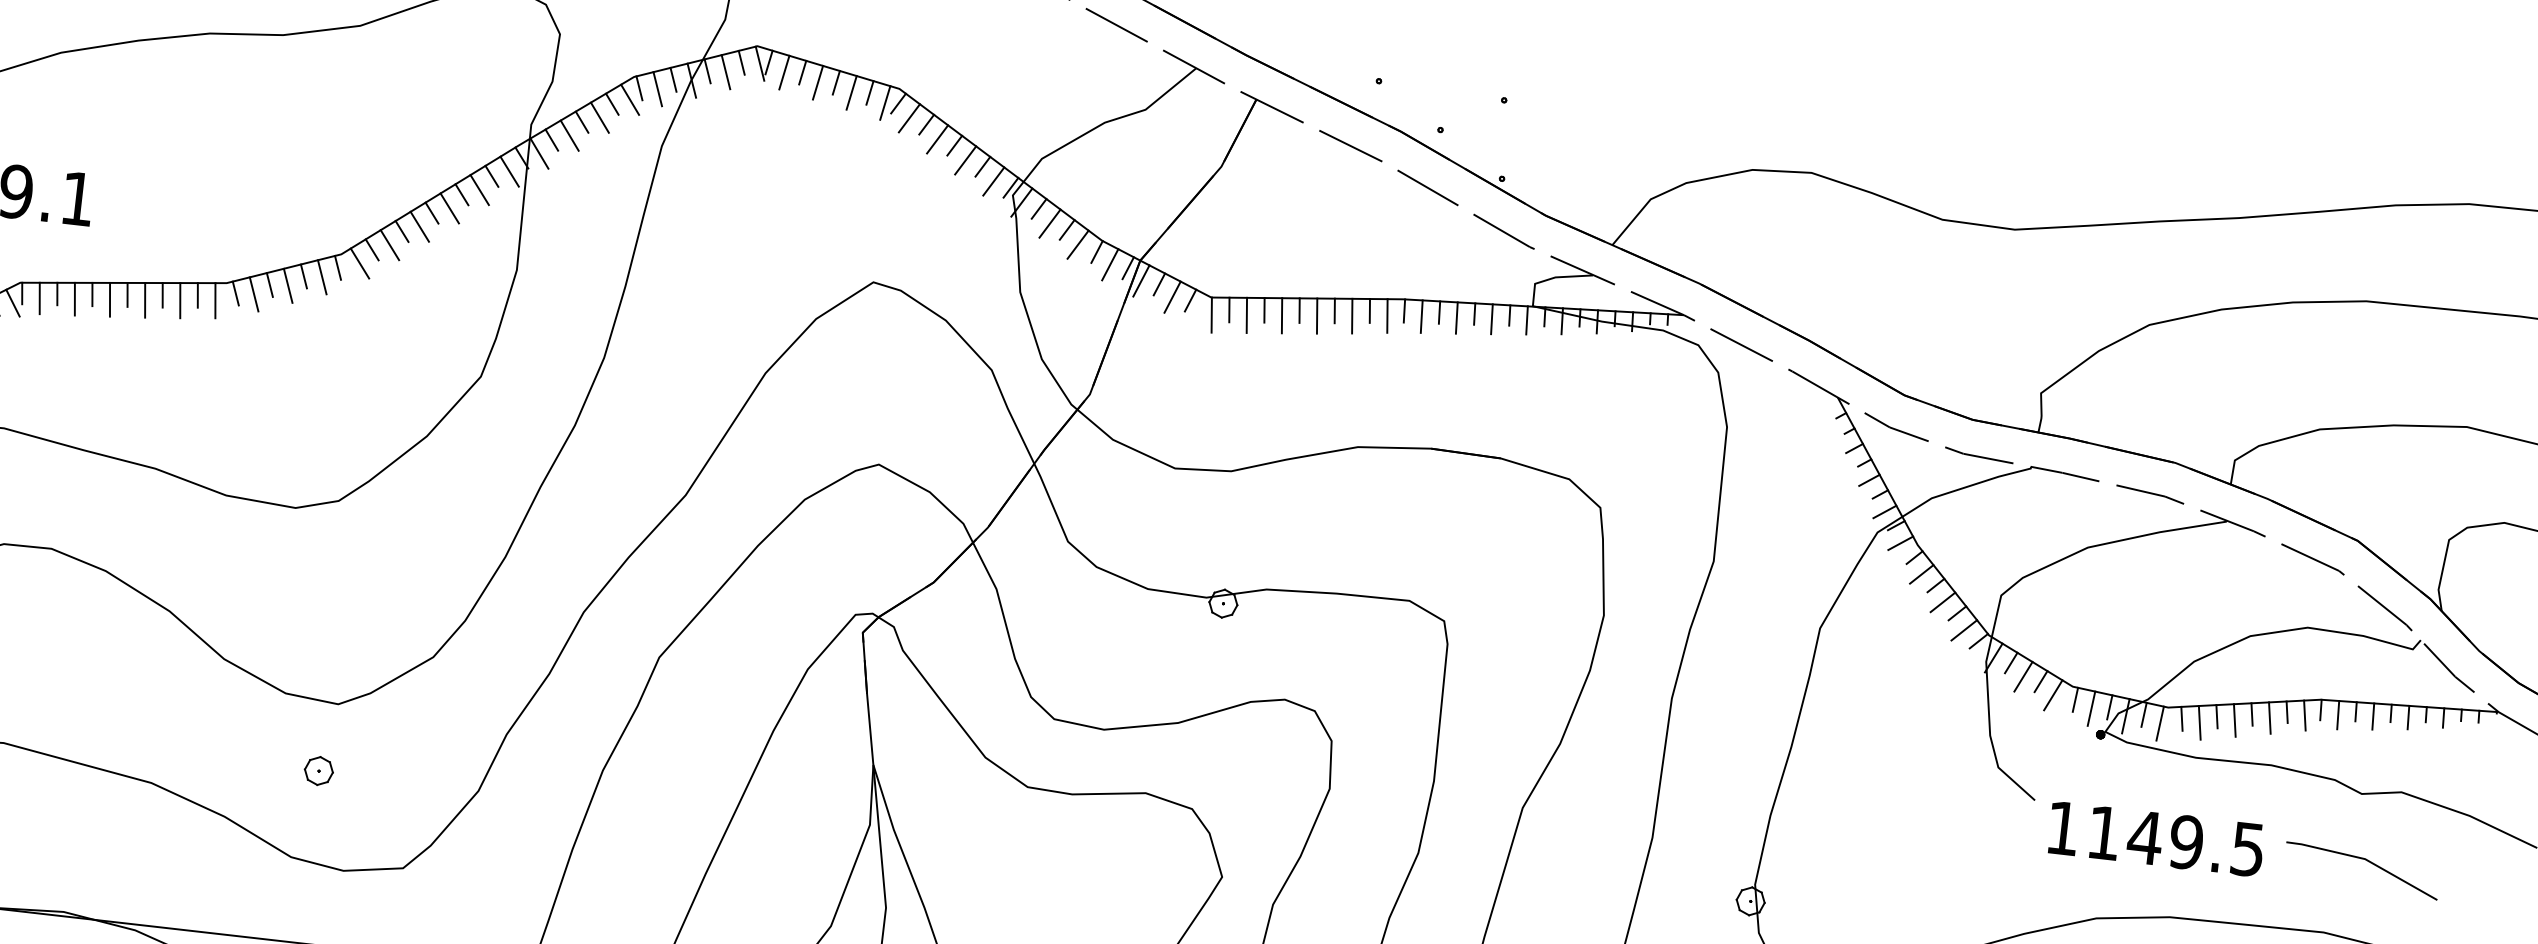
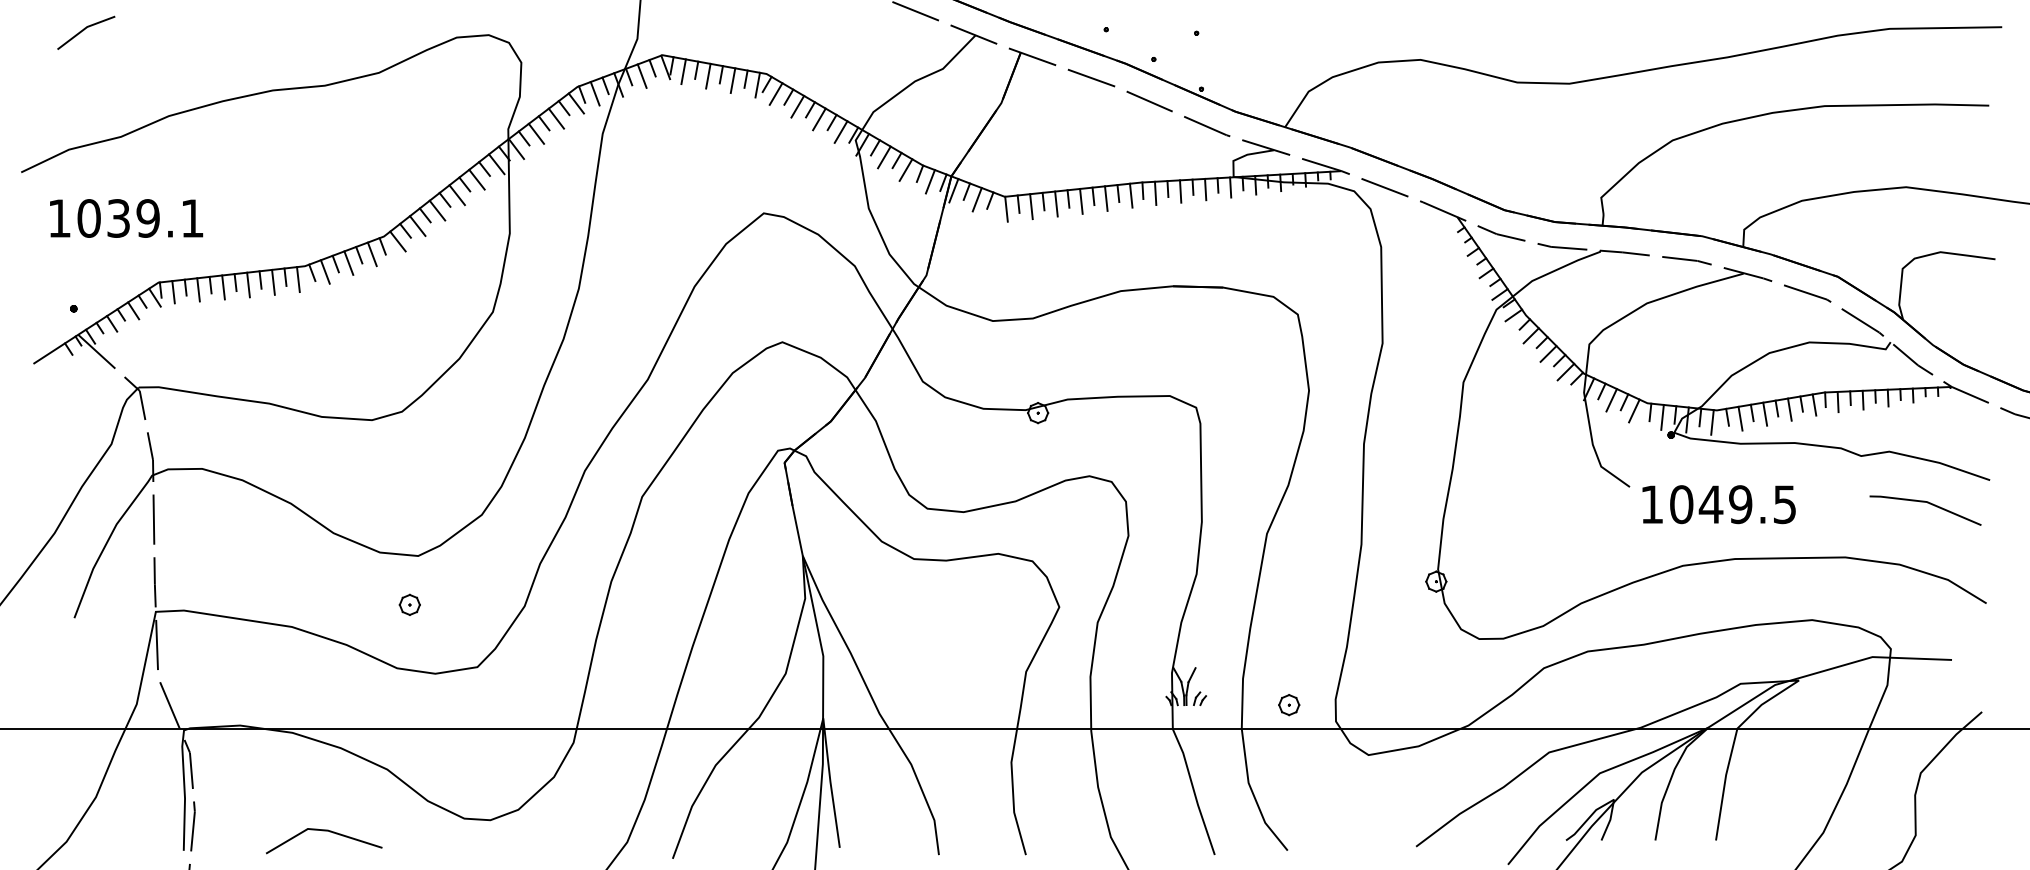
text: (2104, 832) -> (1681, 504), 1149.5 -> 1049.5
line: (2368, 862) -> (1929, 504), moved

